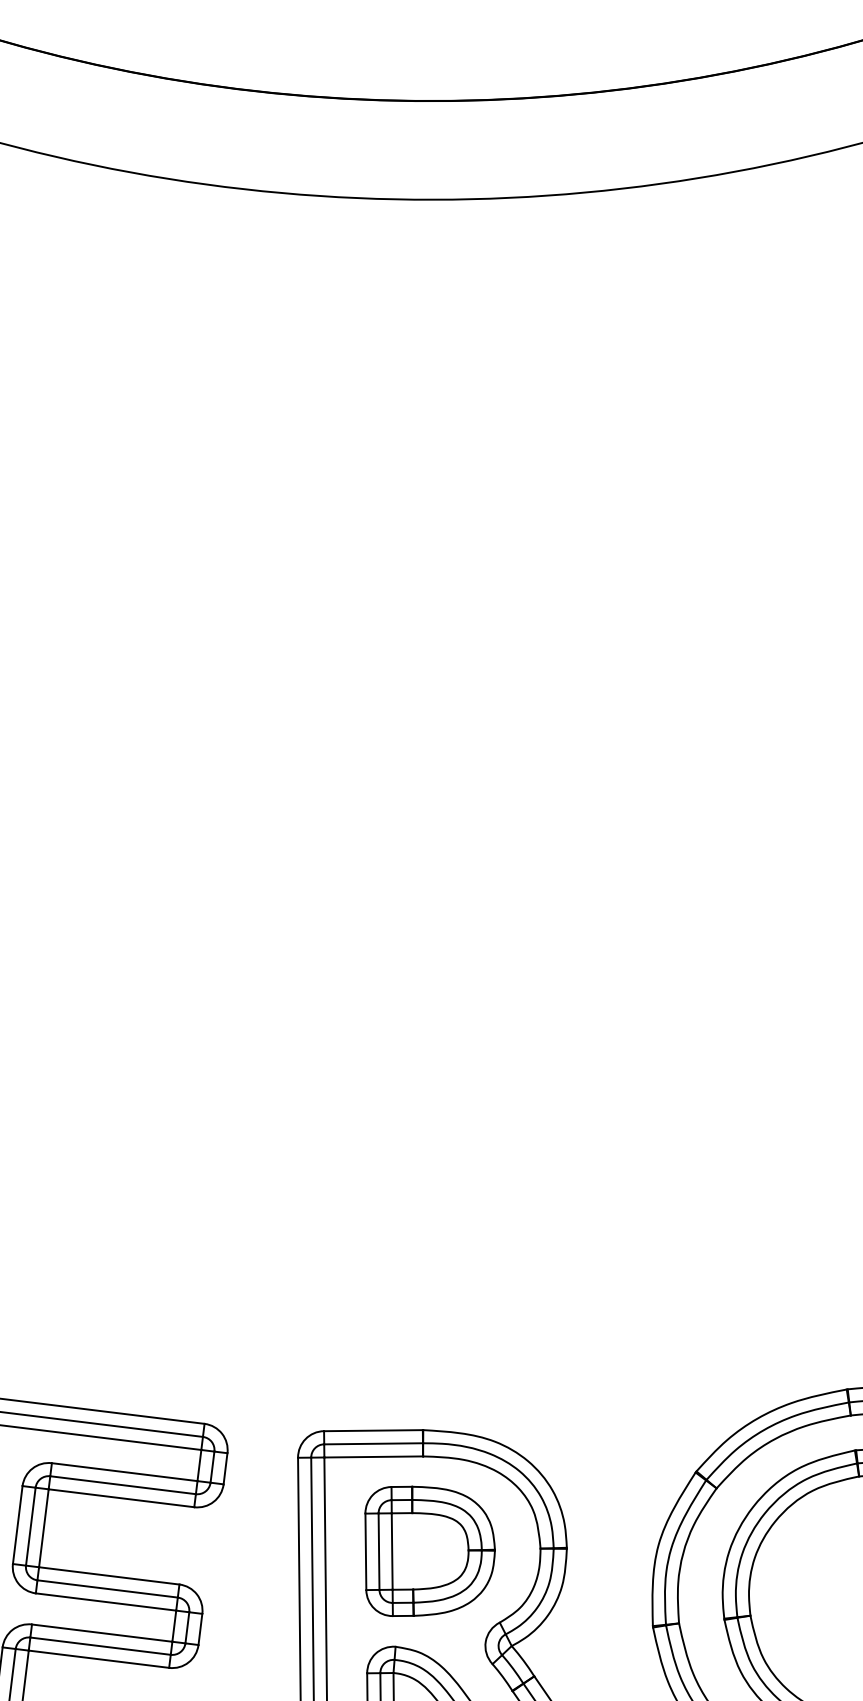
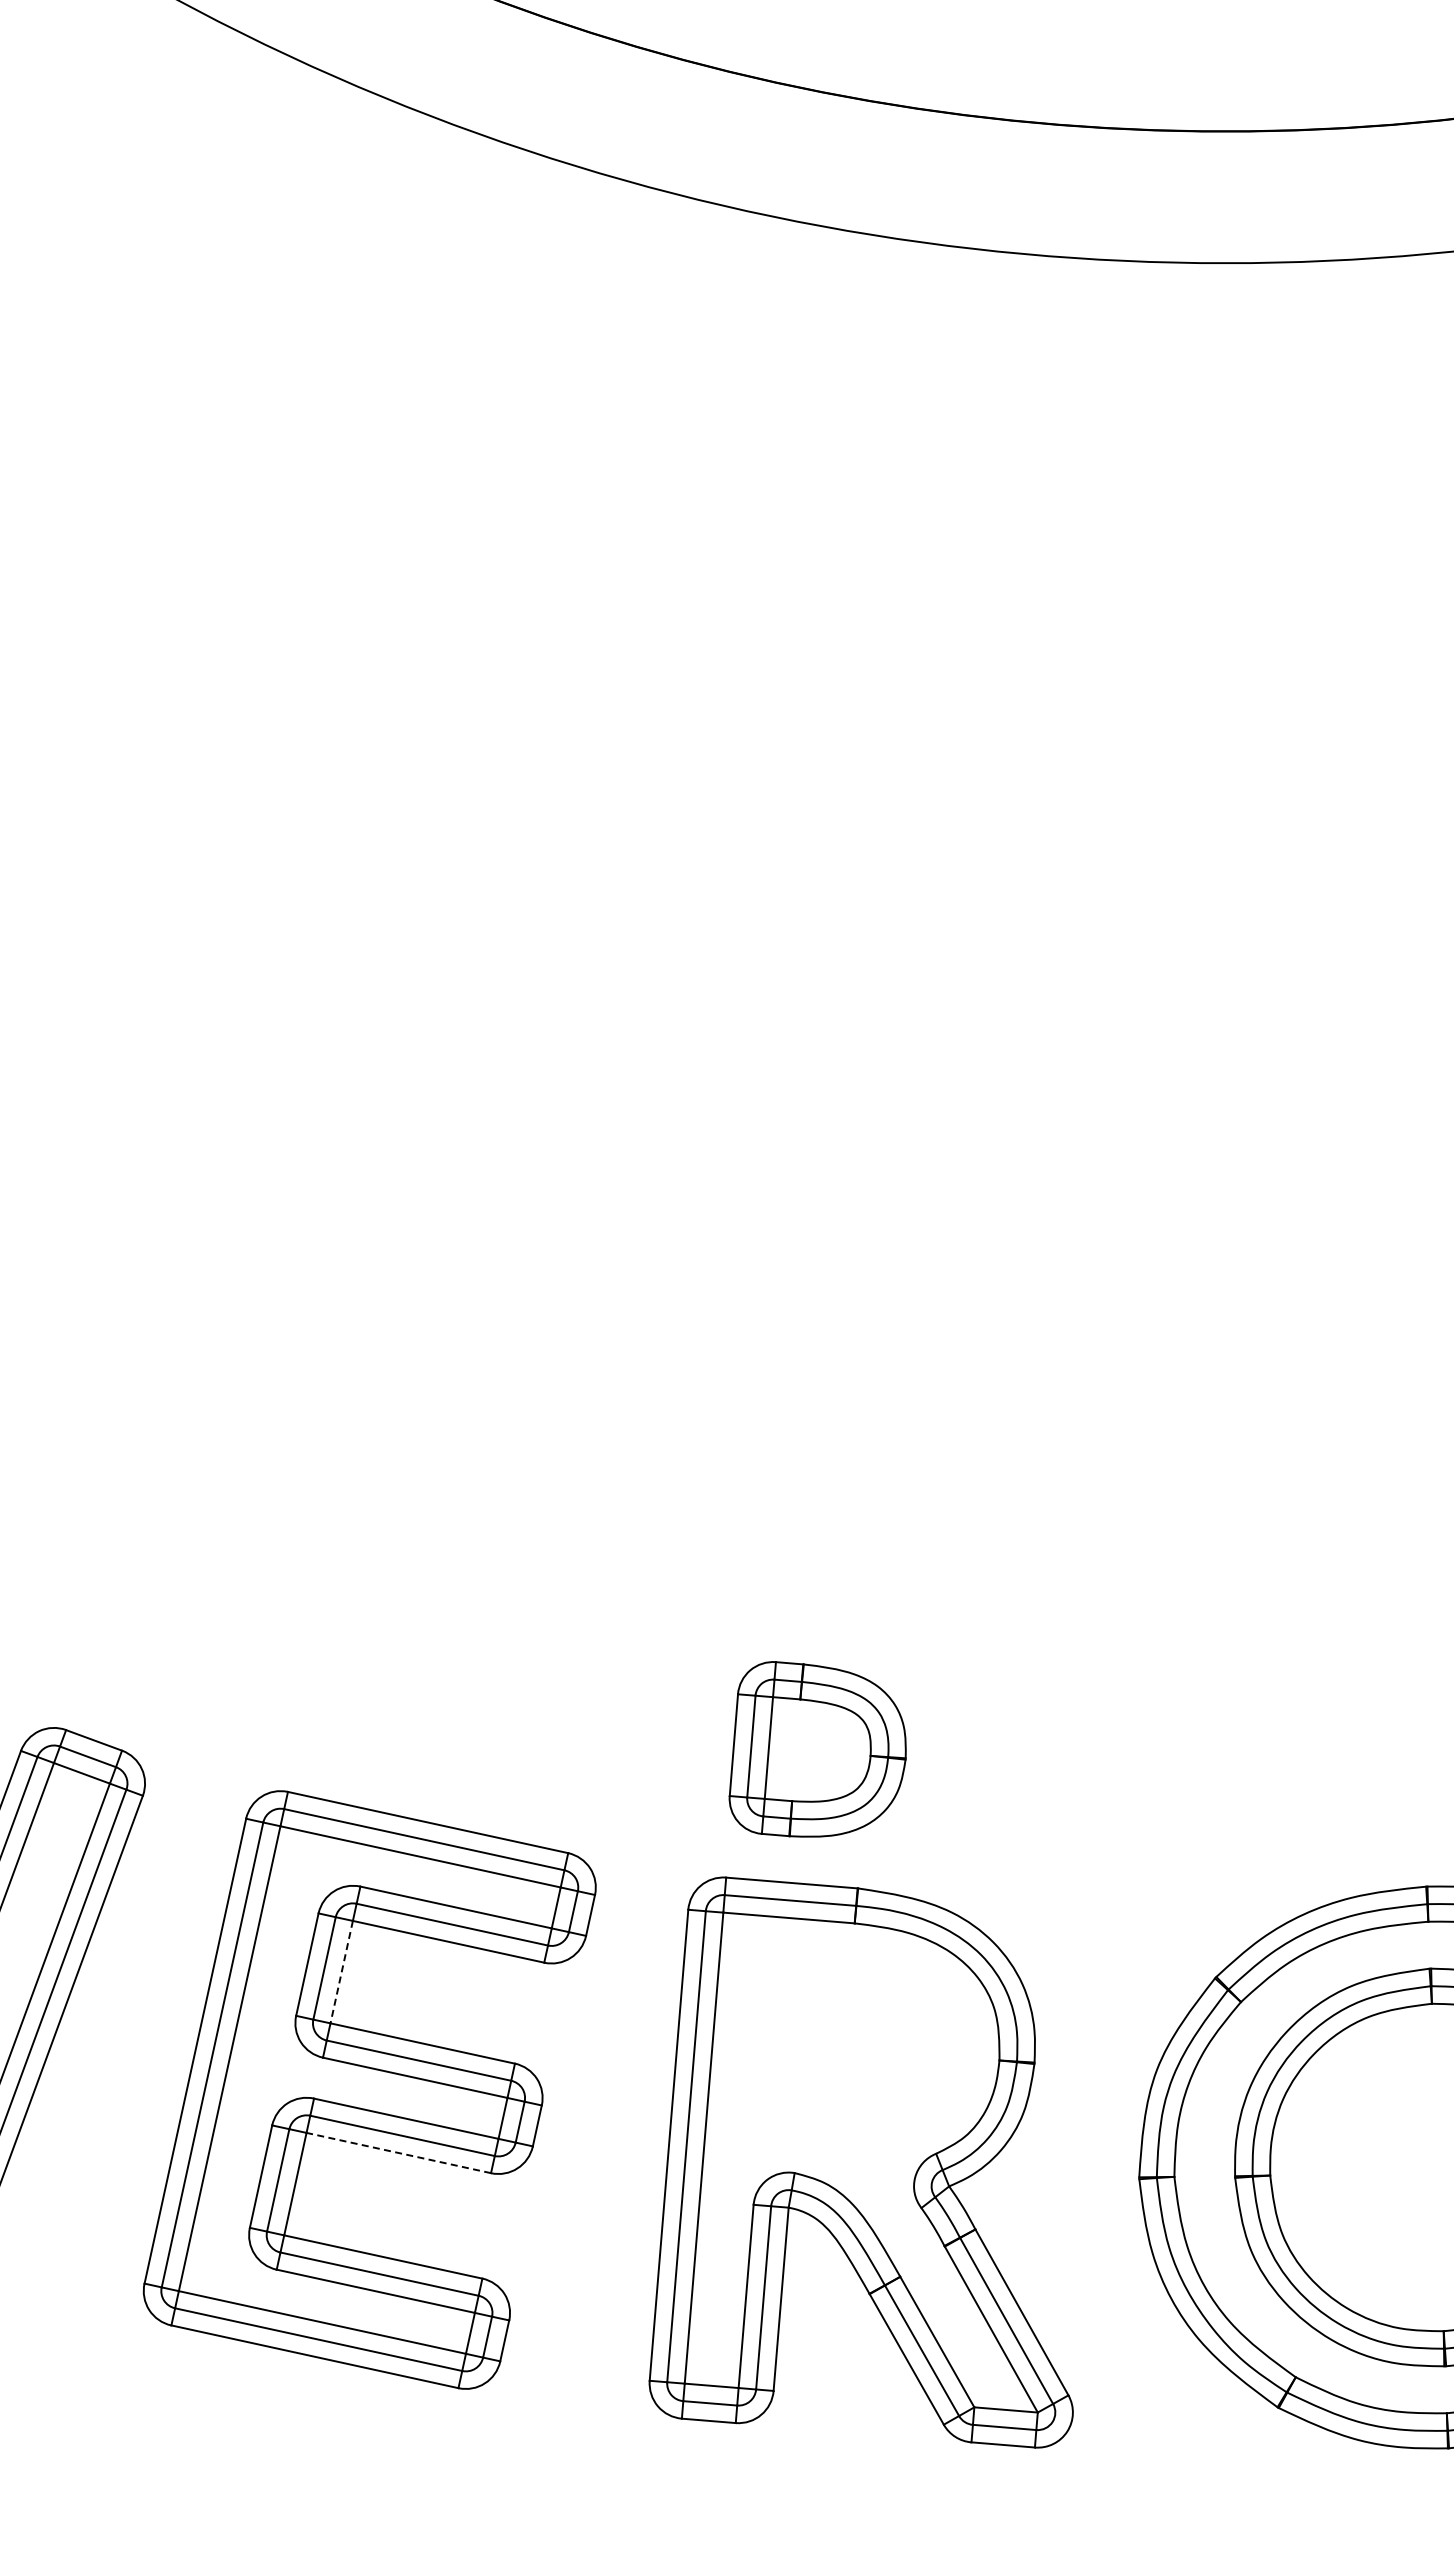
line: (43, 1528) -> (341, 1972), solid -> dashed
part: (428, 1549) -> (817, 1749), moved
line: (98, 1658) -> (398, 2152), solid -> dashed

